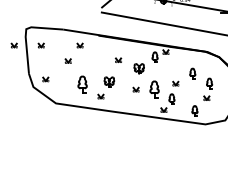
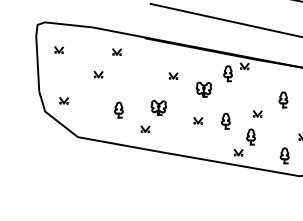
part: (13, 45) -> (17, 48), removed
part: (82, 83) -> (118, 108), size x0.62
part: (154, 88) -> (225, 120), size x0.62

